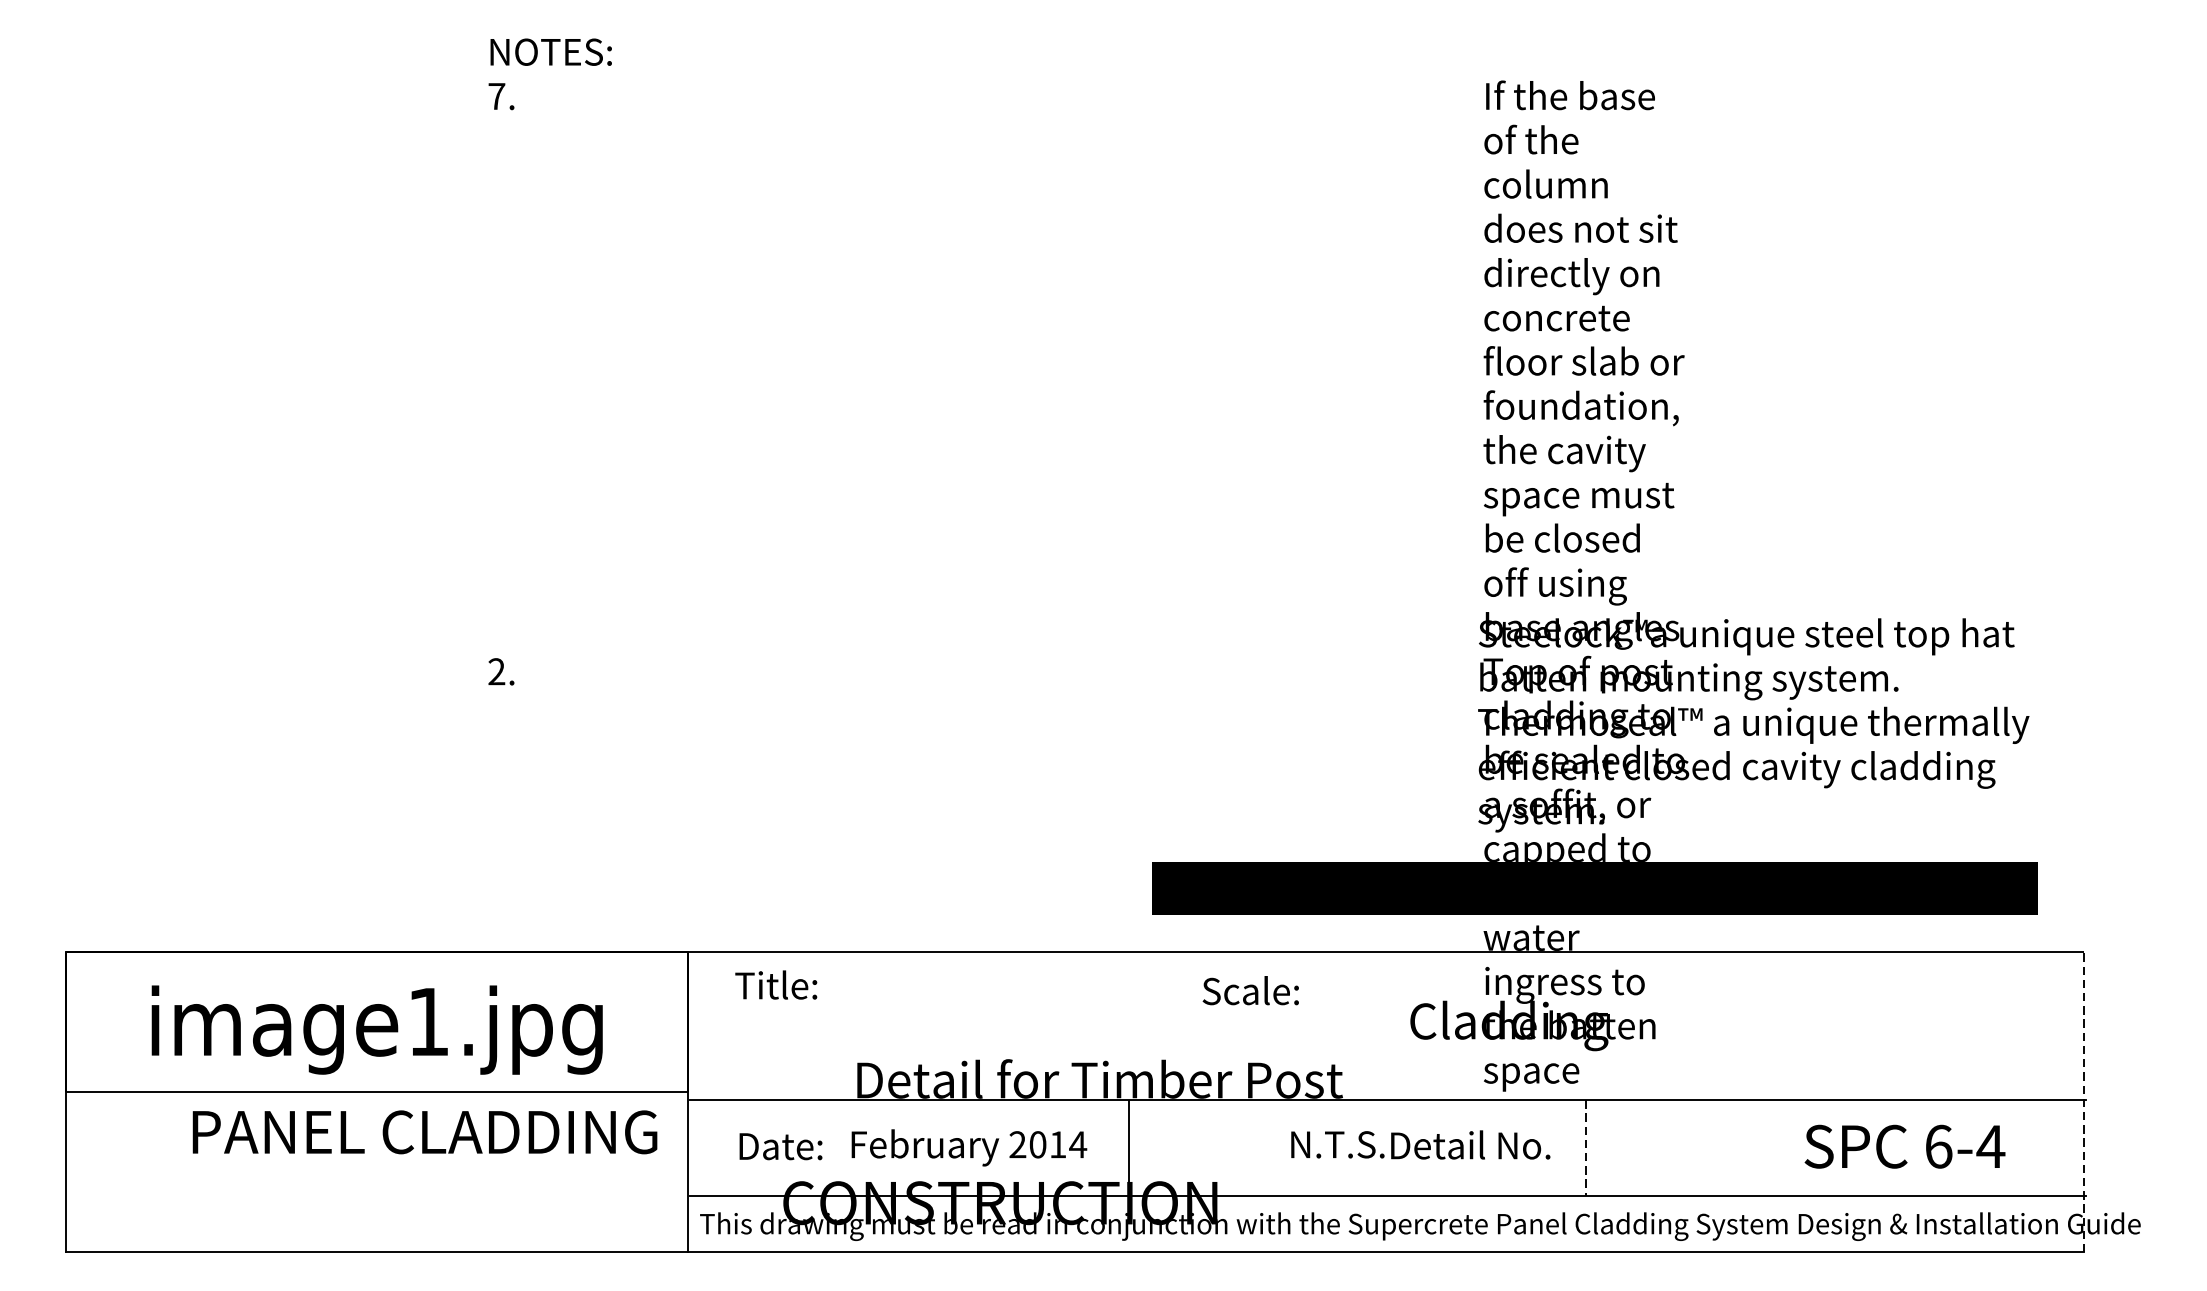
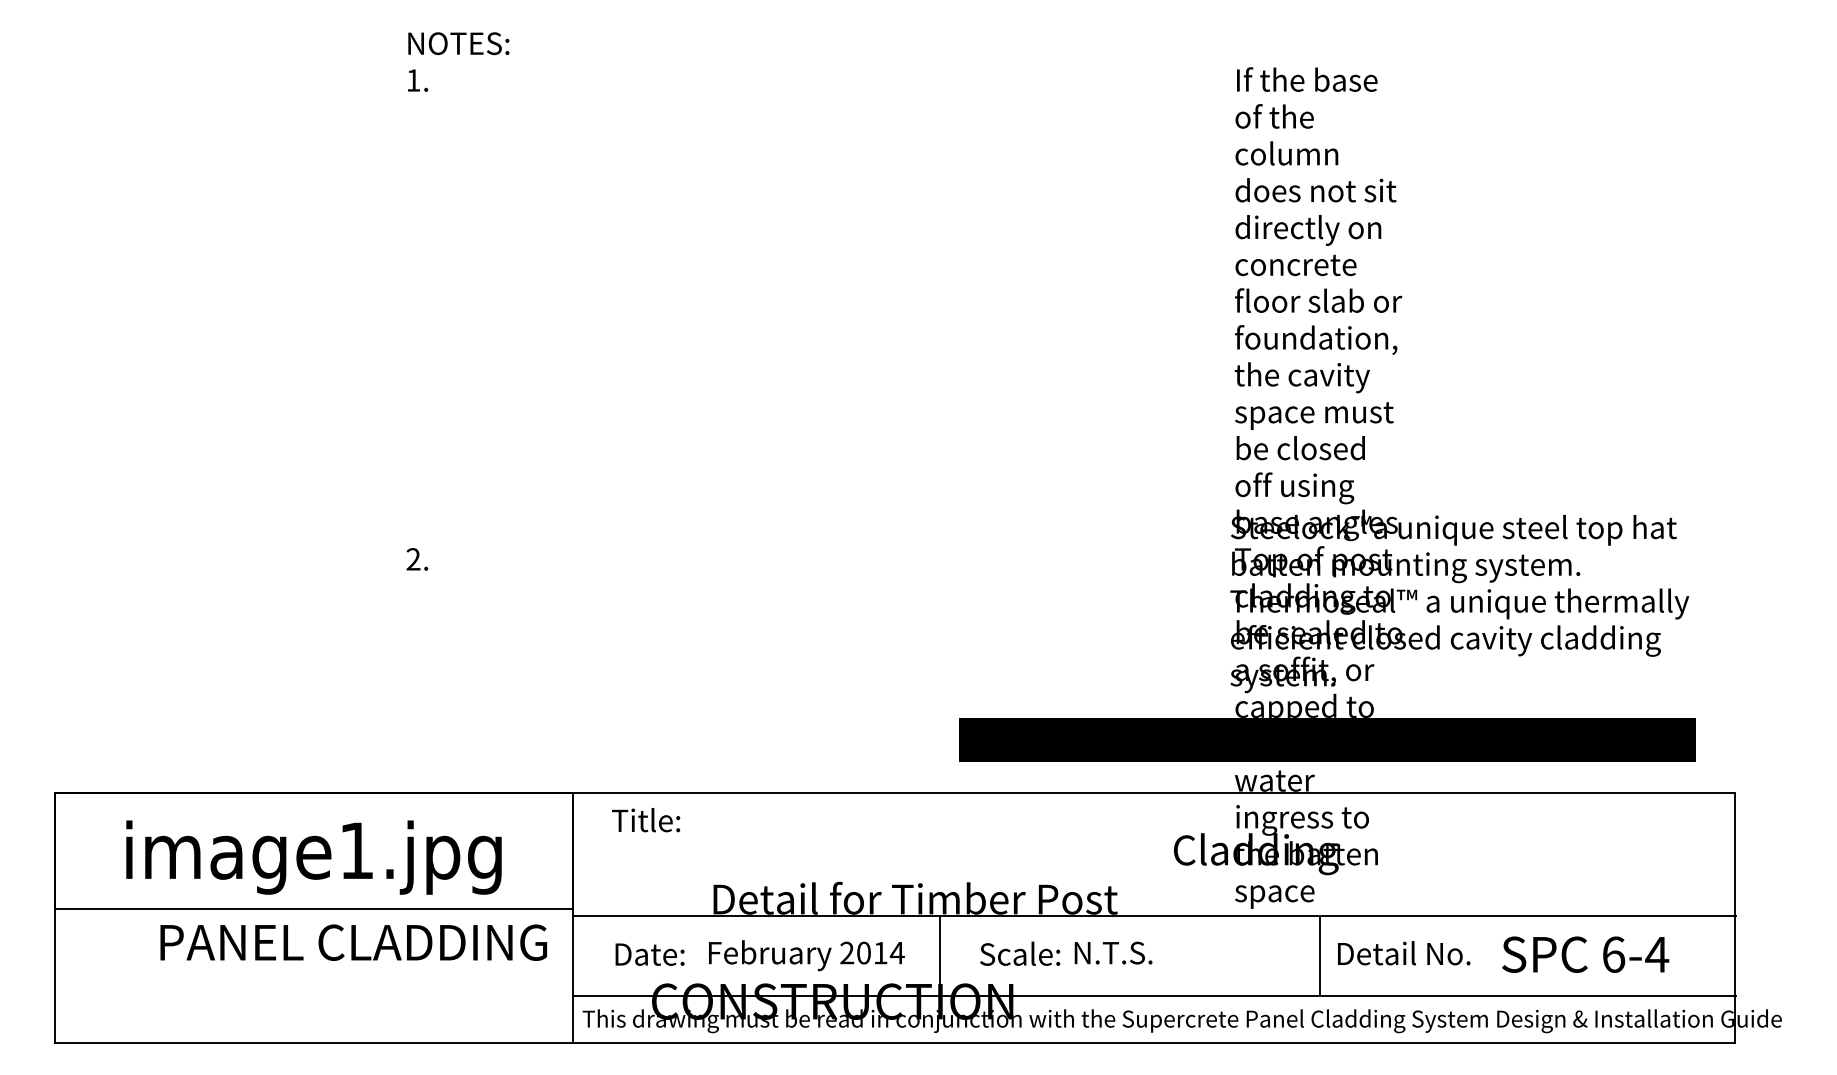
text: (496, 96) -> (413, 80), 7.^IIf -> 1.^IIf
text: (1251, 990) -> (1020, 953), moved
line: (2083, 1102) -> (1734, 917), dashed -> solid
text: (1471, 1145) -> (1404, 953), moved
line: (1586, 1147) -> (1320, 955), dashed -> solid

